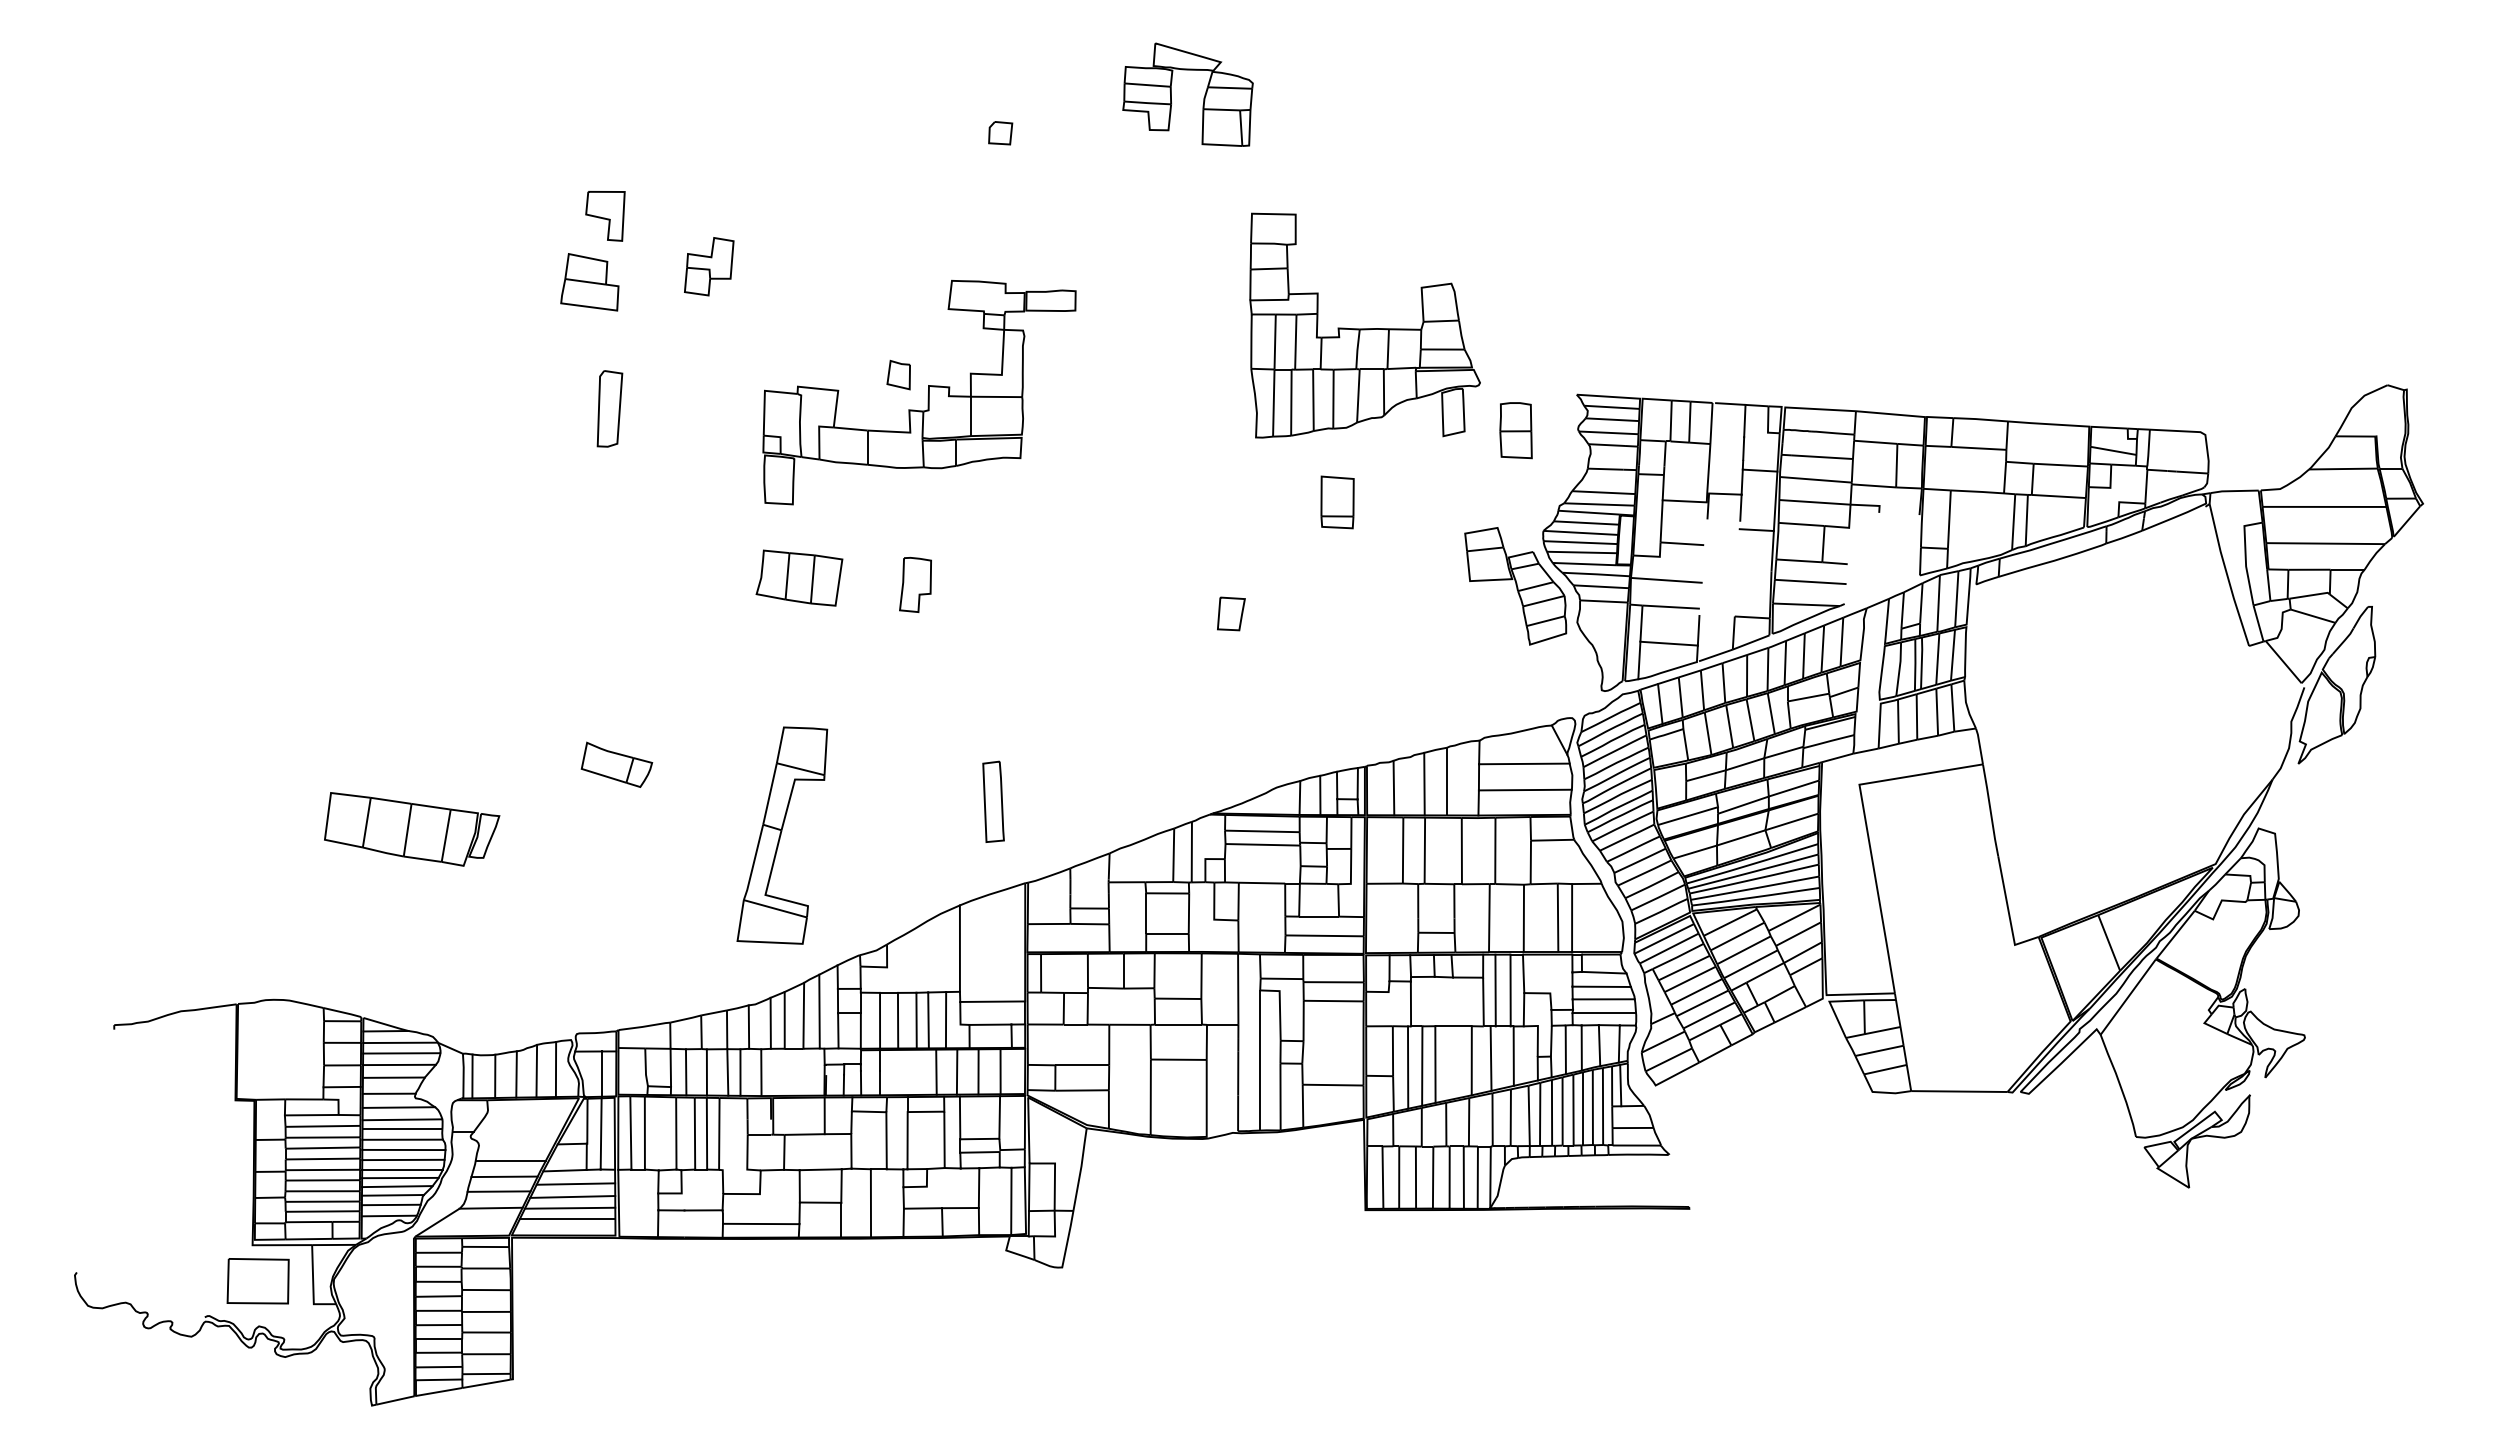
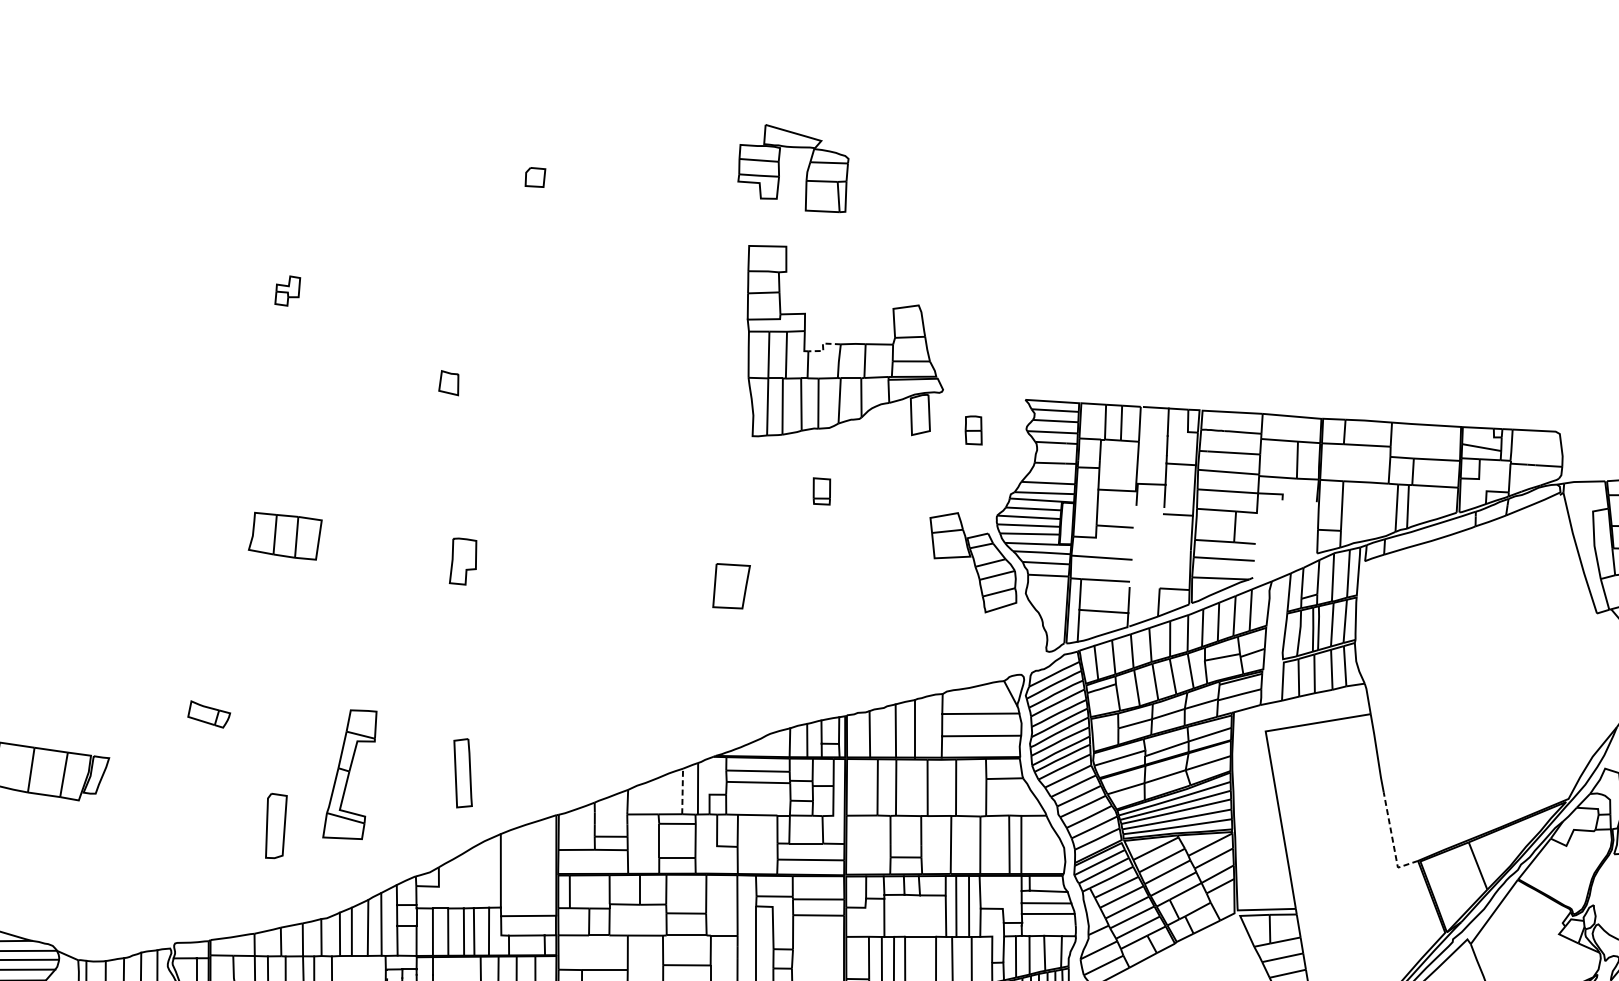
part: (1171, 94) -> (779, 168), moved
part: (605, 216) -> (199, 248), removed
part: (709, 266) -> (287, 290), size x0.6
part: (589, 282) -> (185, 304), removed
line: (1338, 331) -> (822, 346), solid -> dashed
part: (927, 396) -> (473, 401), removed
part: (609, 408) -> (275, 825), moved
part: (1515, 430) -> (973, 430), size x0.6
part: (1337, 502) -> (821, 491), size x0.6
part: (799, 577) -> (285, 535), moved
part: (1231, 613) -> (731, 585), size x1.6
part: (616, 764) -> (208, 714), size x0.7
part: (993, 801) -> (463, 772), moved
part: (782, 835) -> (349, 774), size x0.7
line: (1173, 855) -> (682, 791), solid -> dashed
line: (2008, 912) -> (1392, 840), solid -> dashed
line: (1604, 1013) -> (1048, 925), removed

